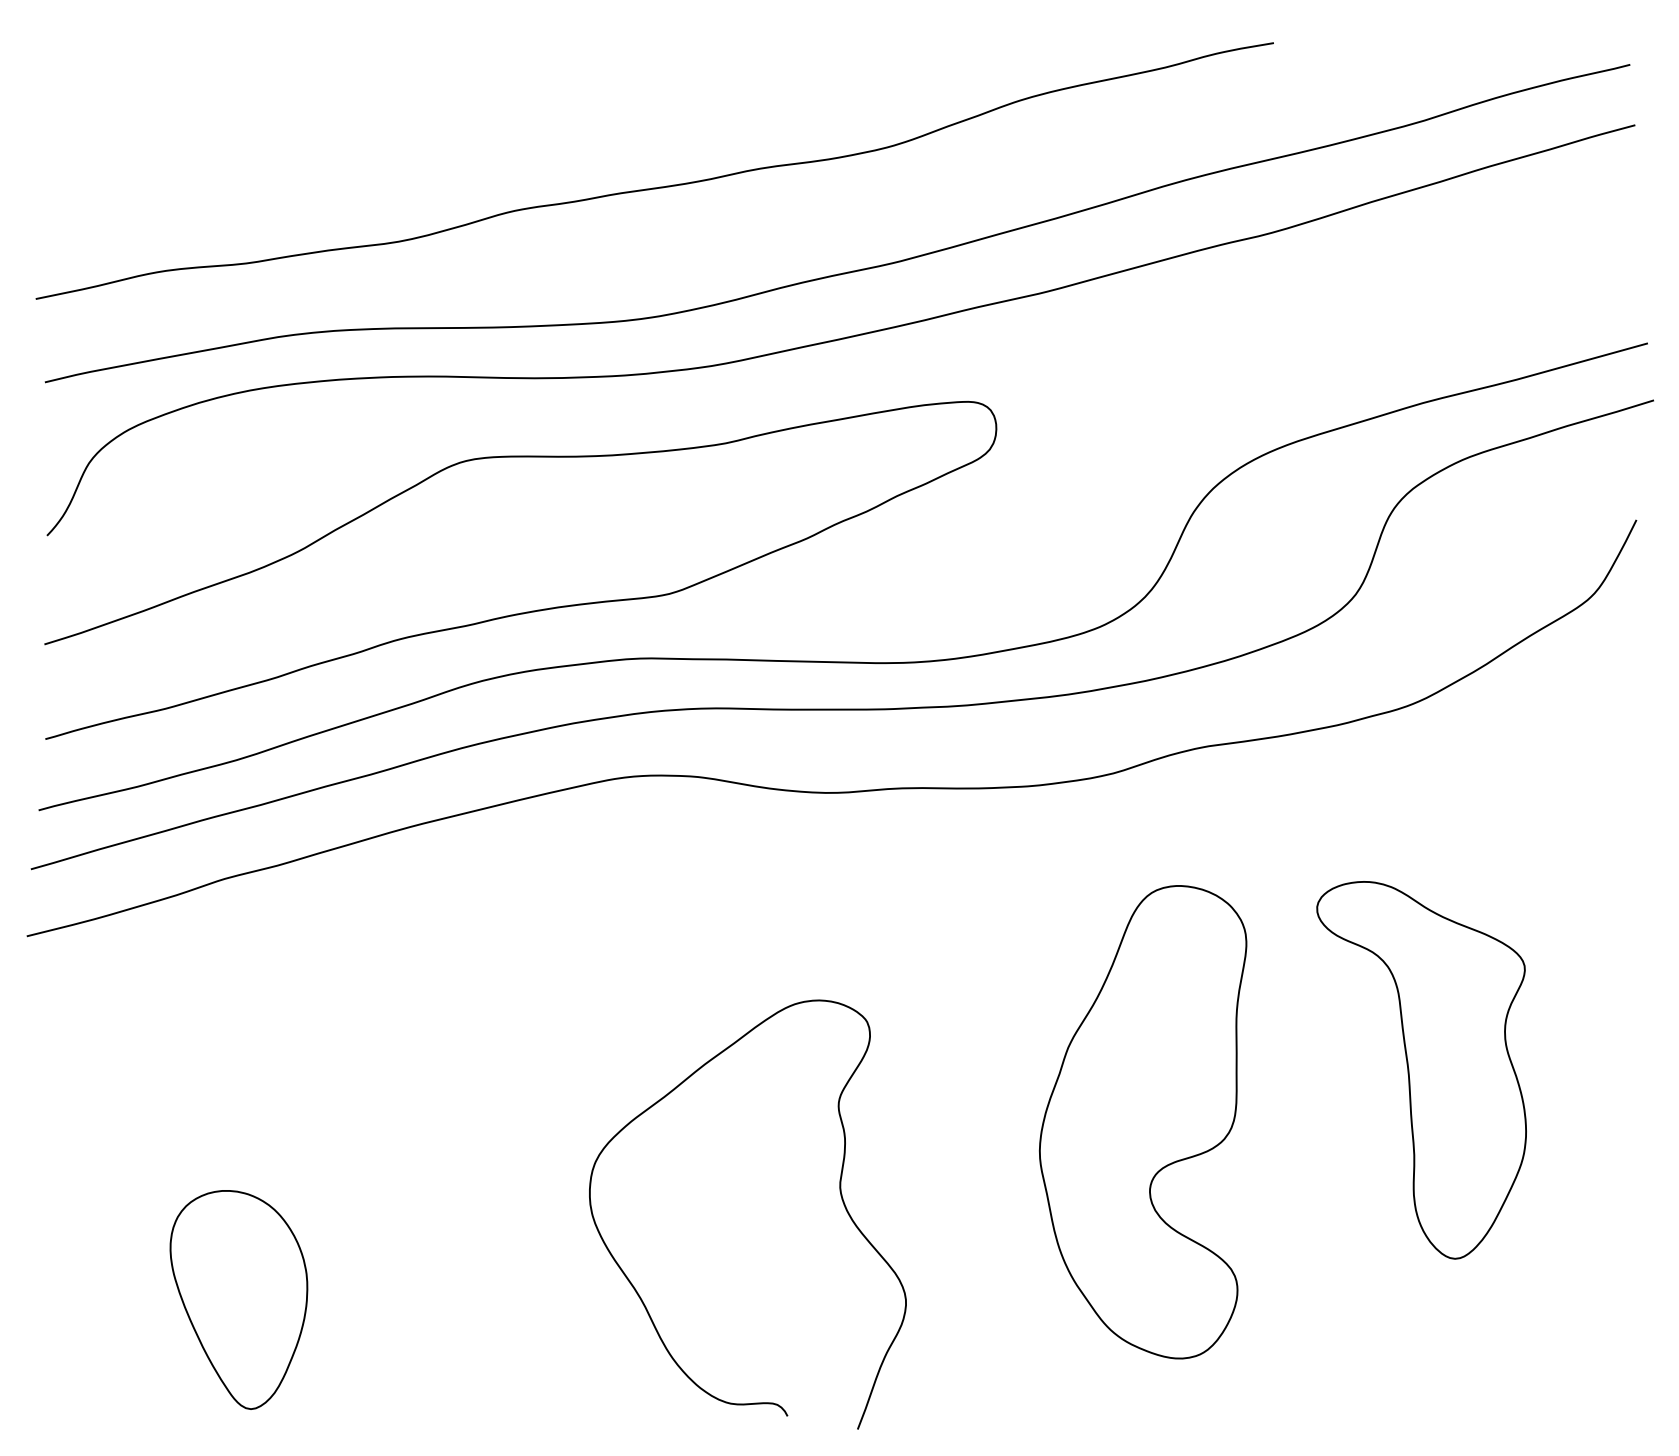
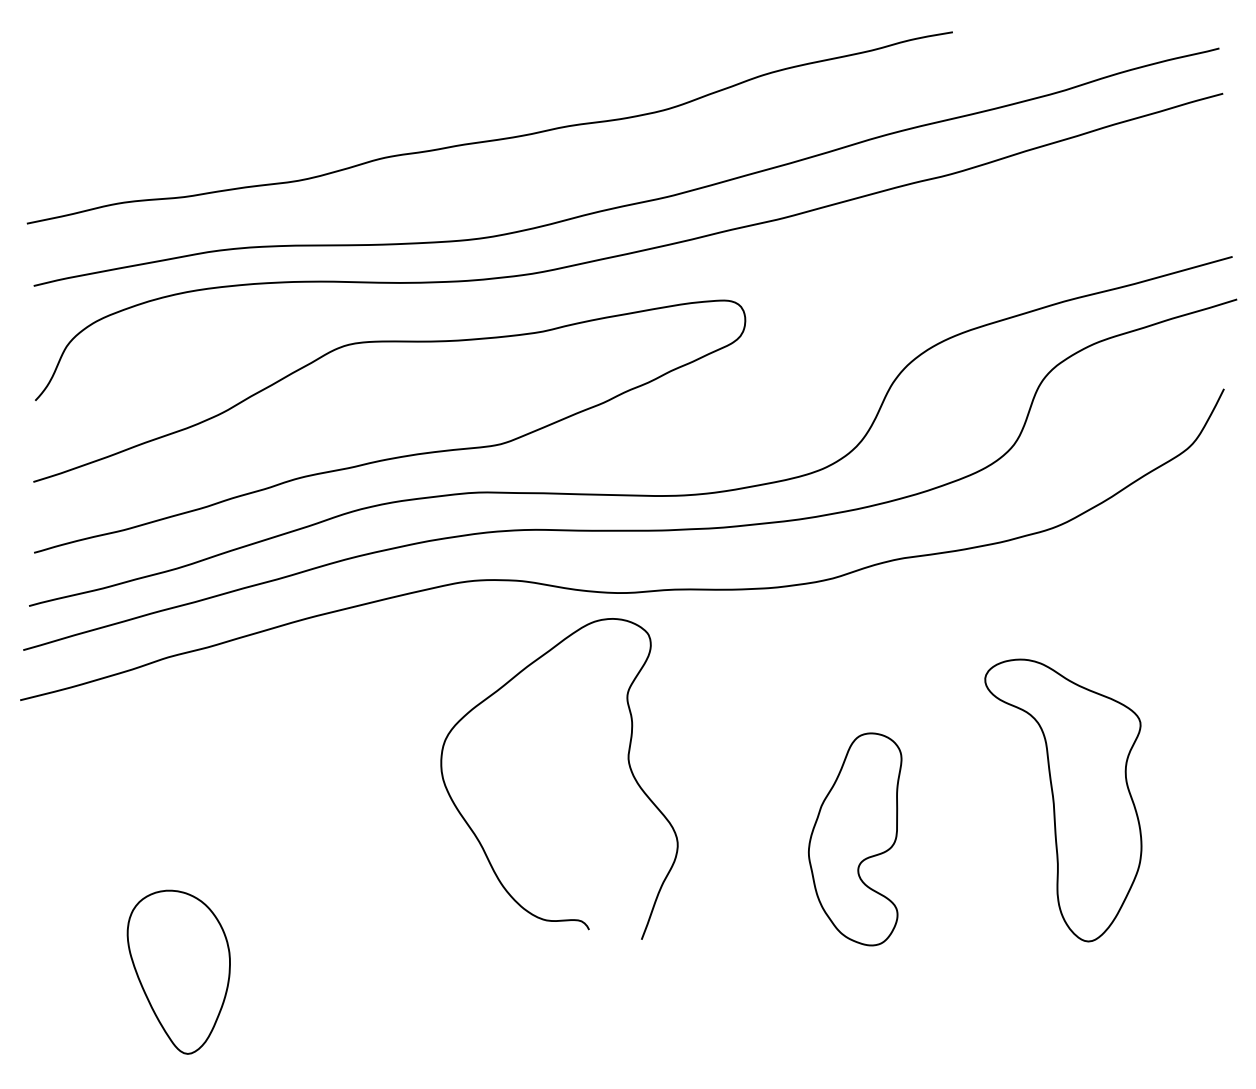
part: (1143, 1122) -> (855, 839), size x0.6
curve: (840, 1196) -> (628, 765), moved

